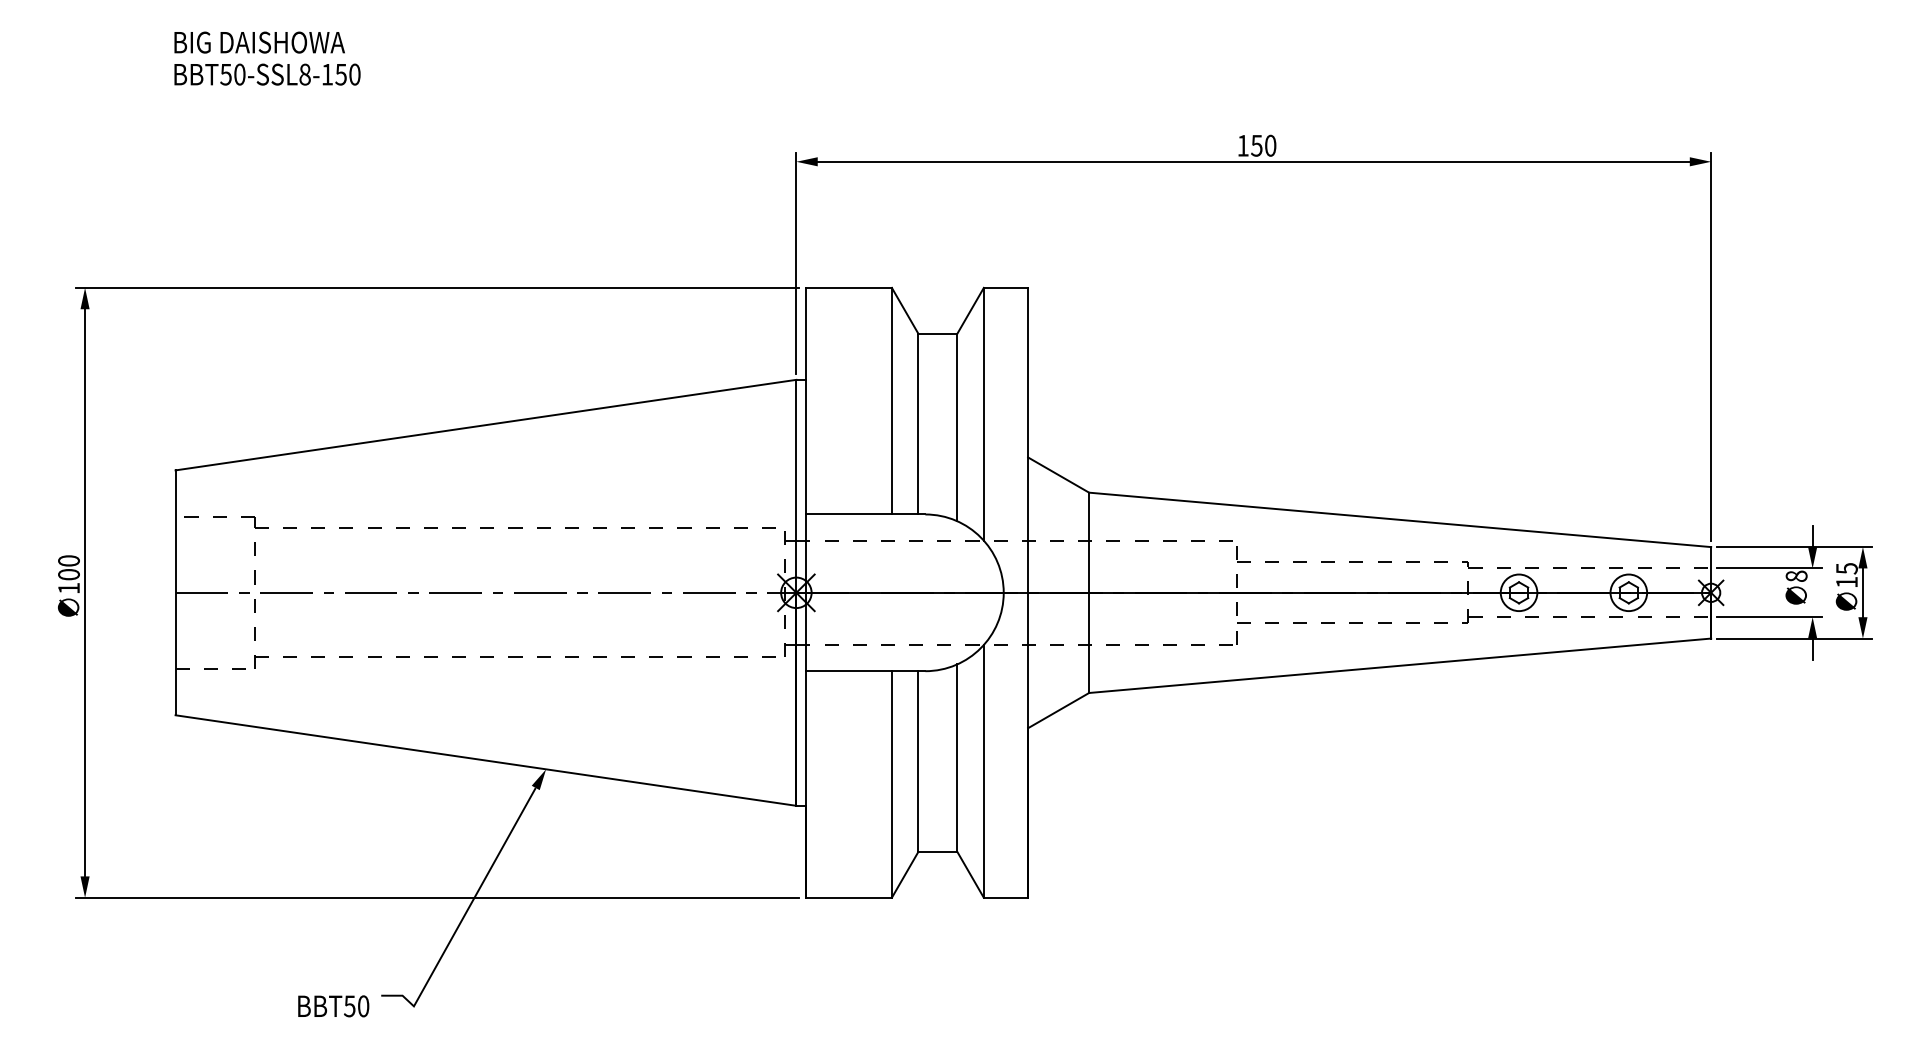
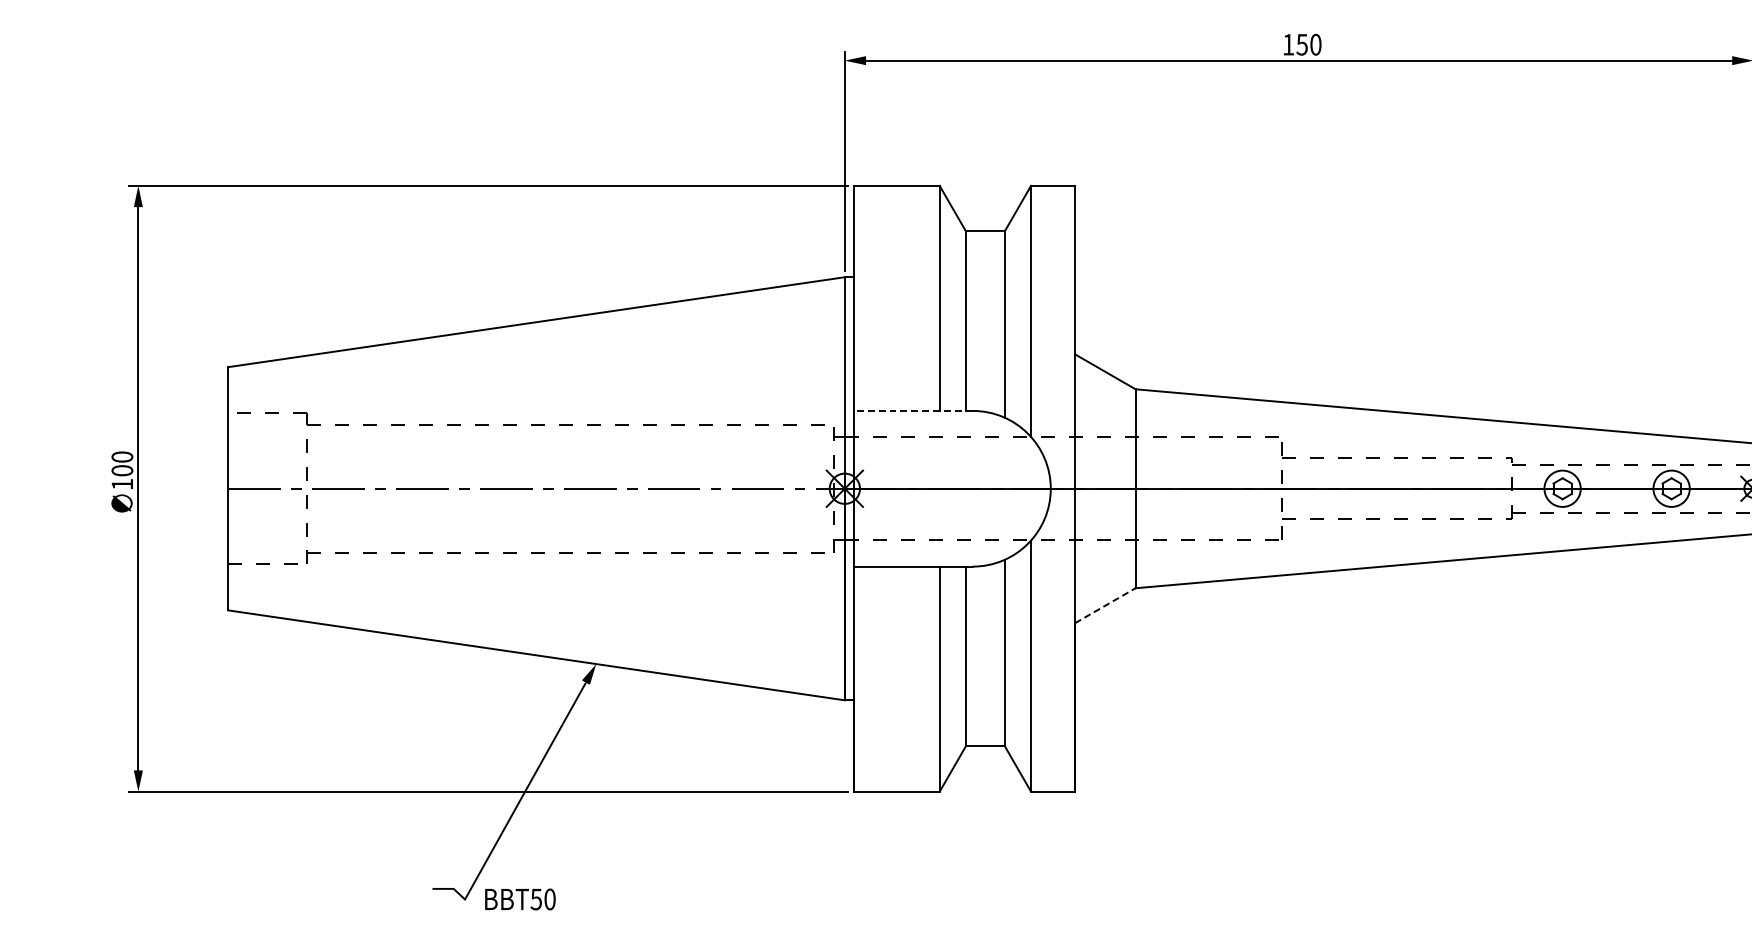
line: (865, 514) -> (913, 410), solid -> dashed
line: (1059, 710) -> (1106, 605), solid -> dashed
text: (333, 1006) -> (520, 899), moved

